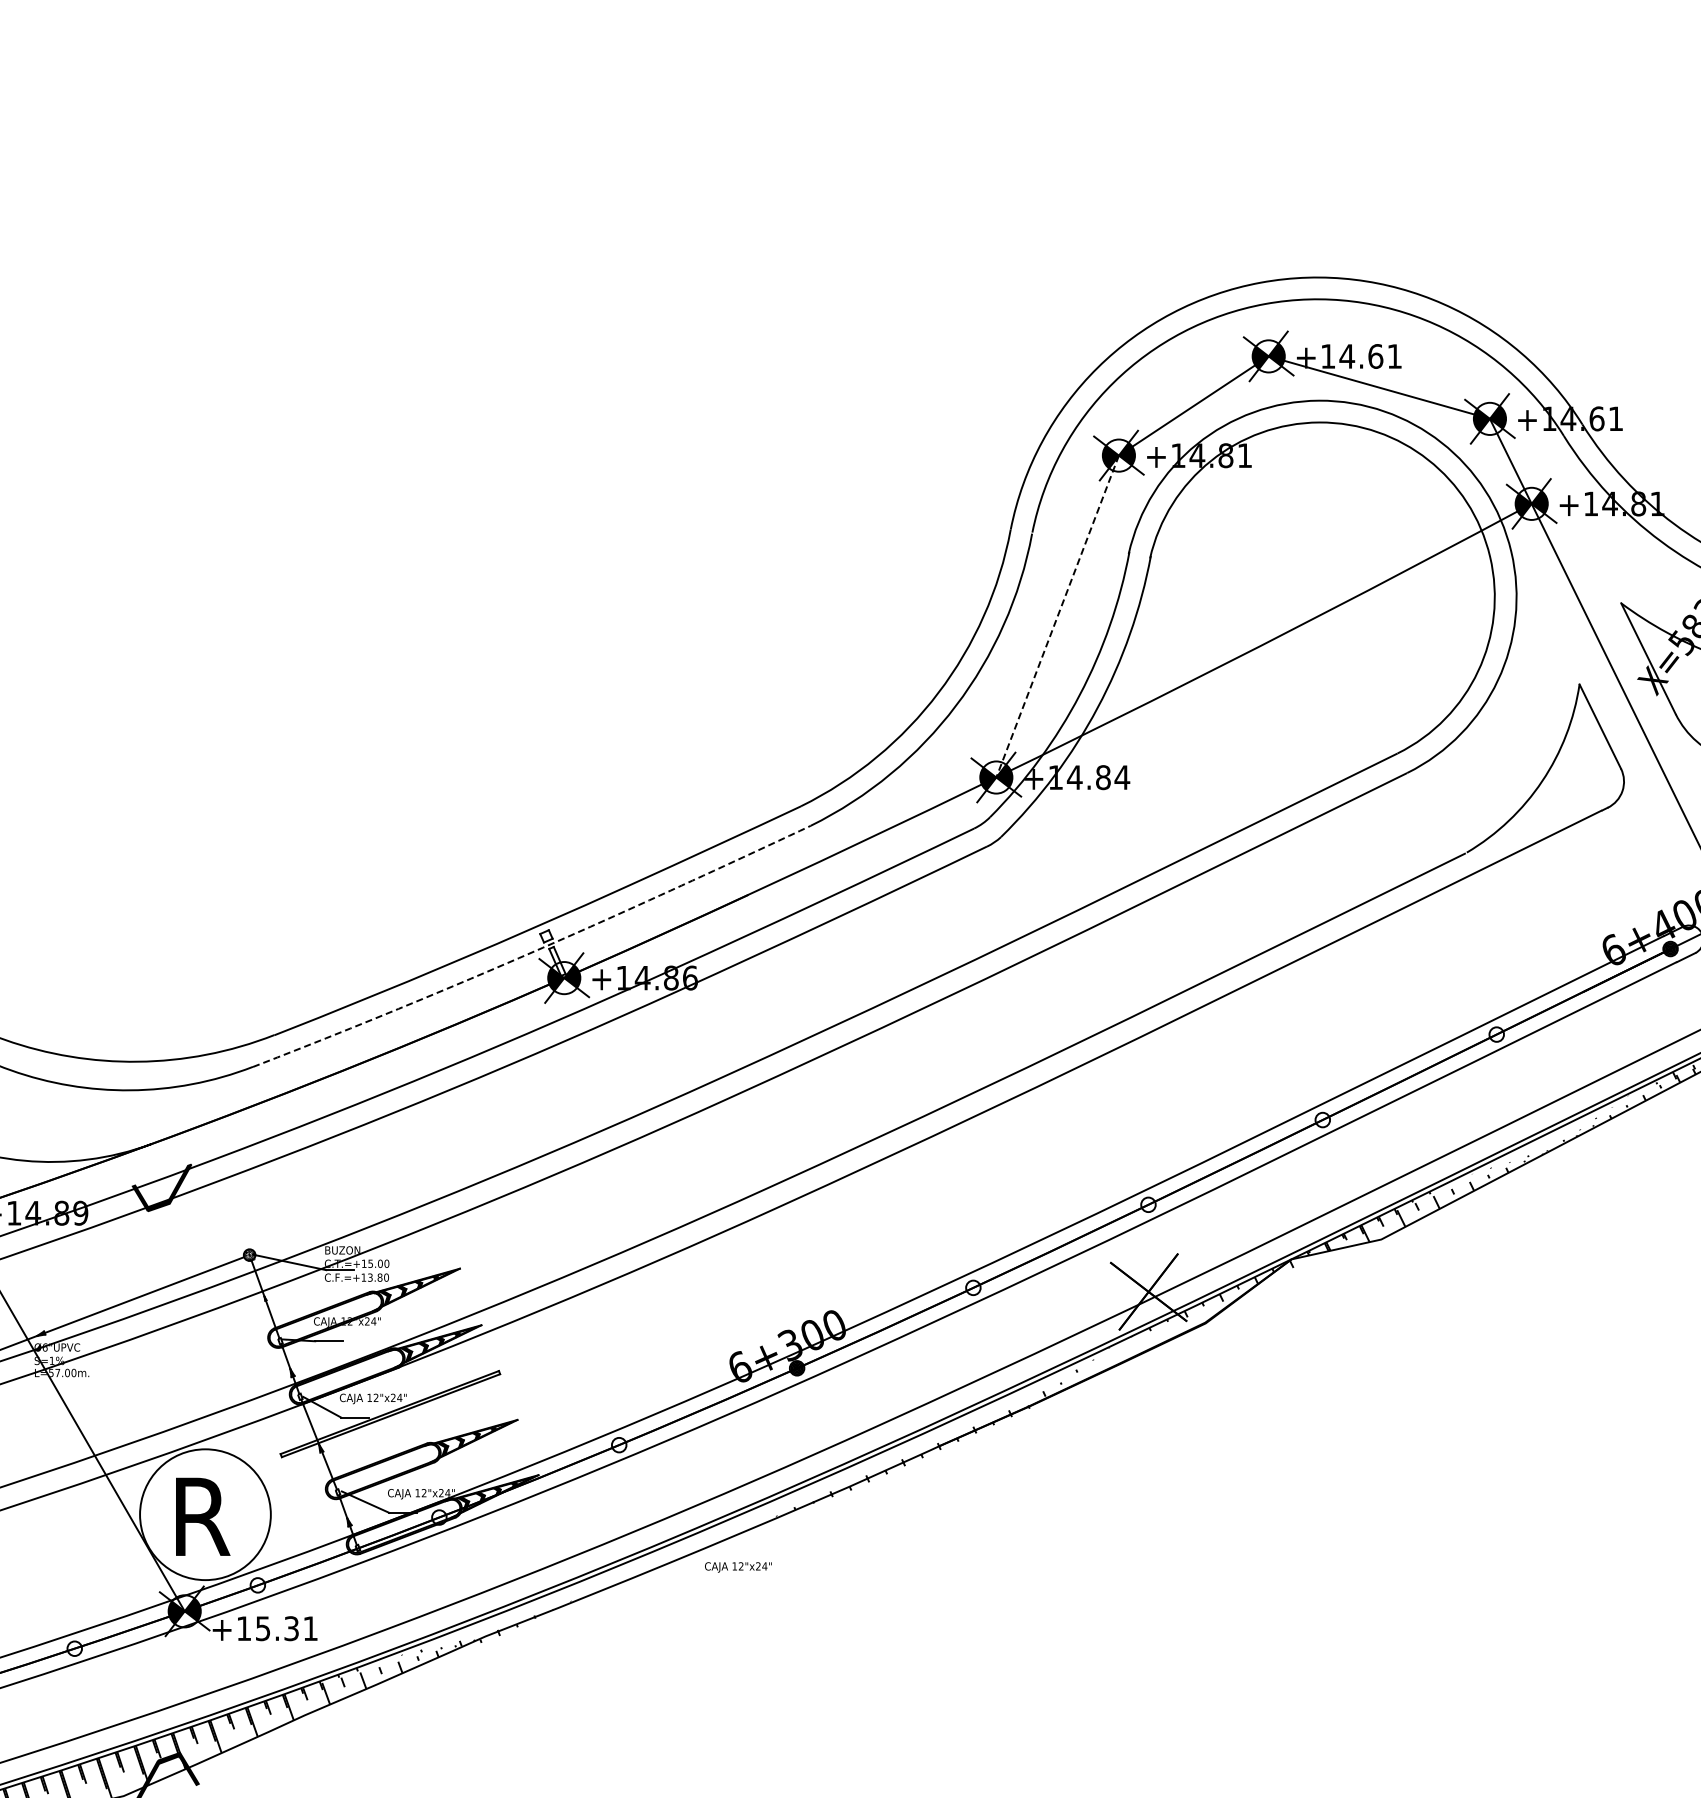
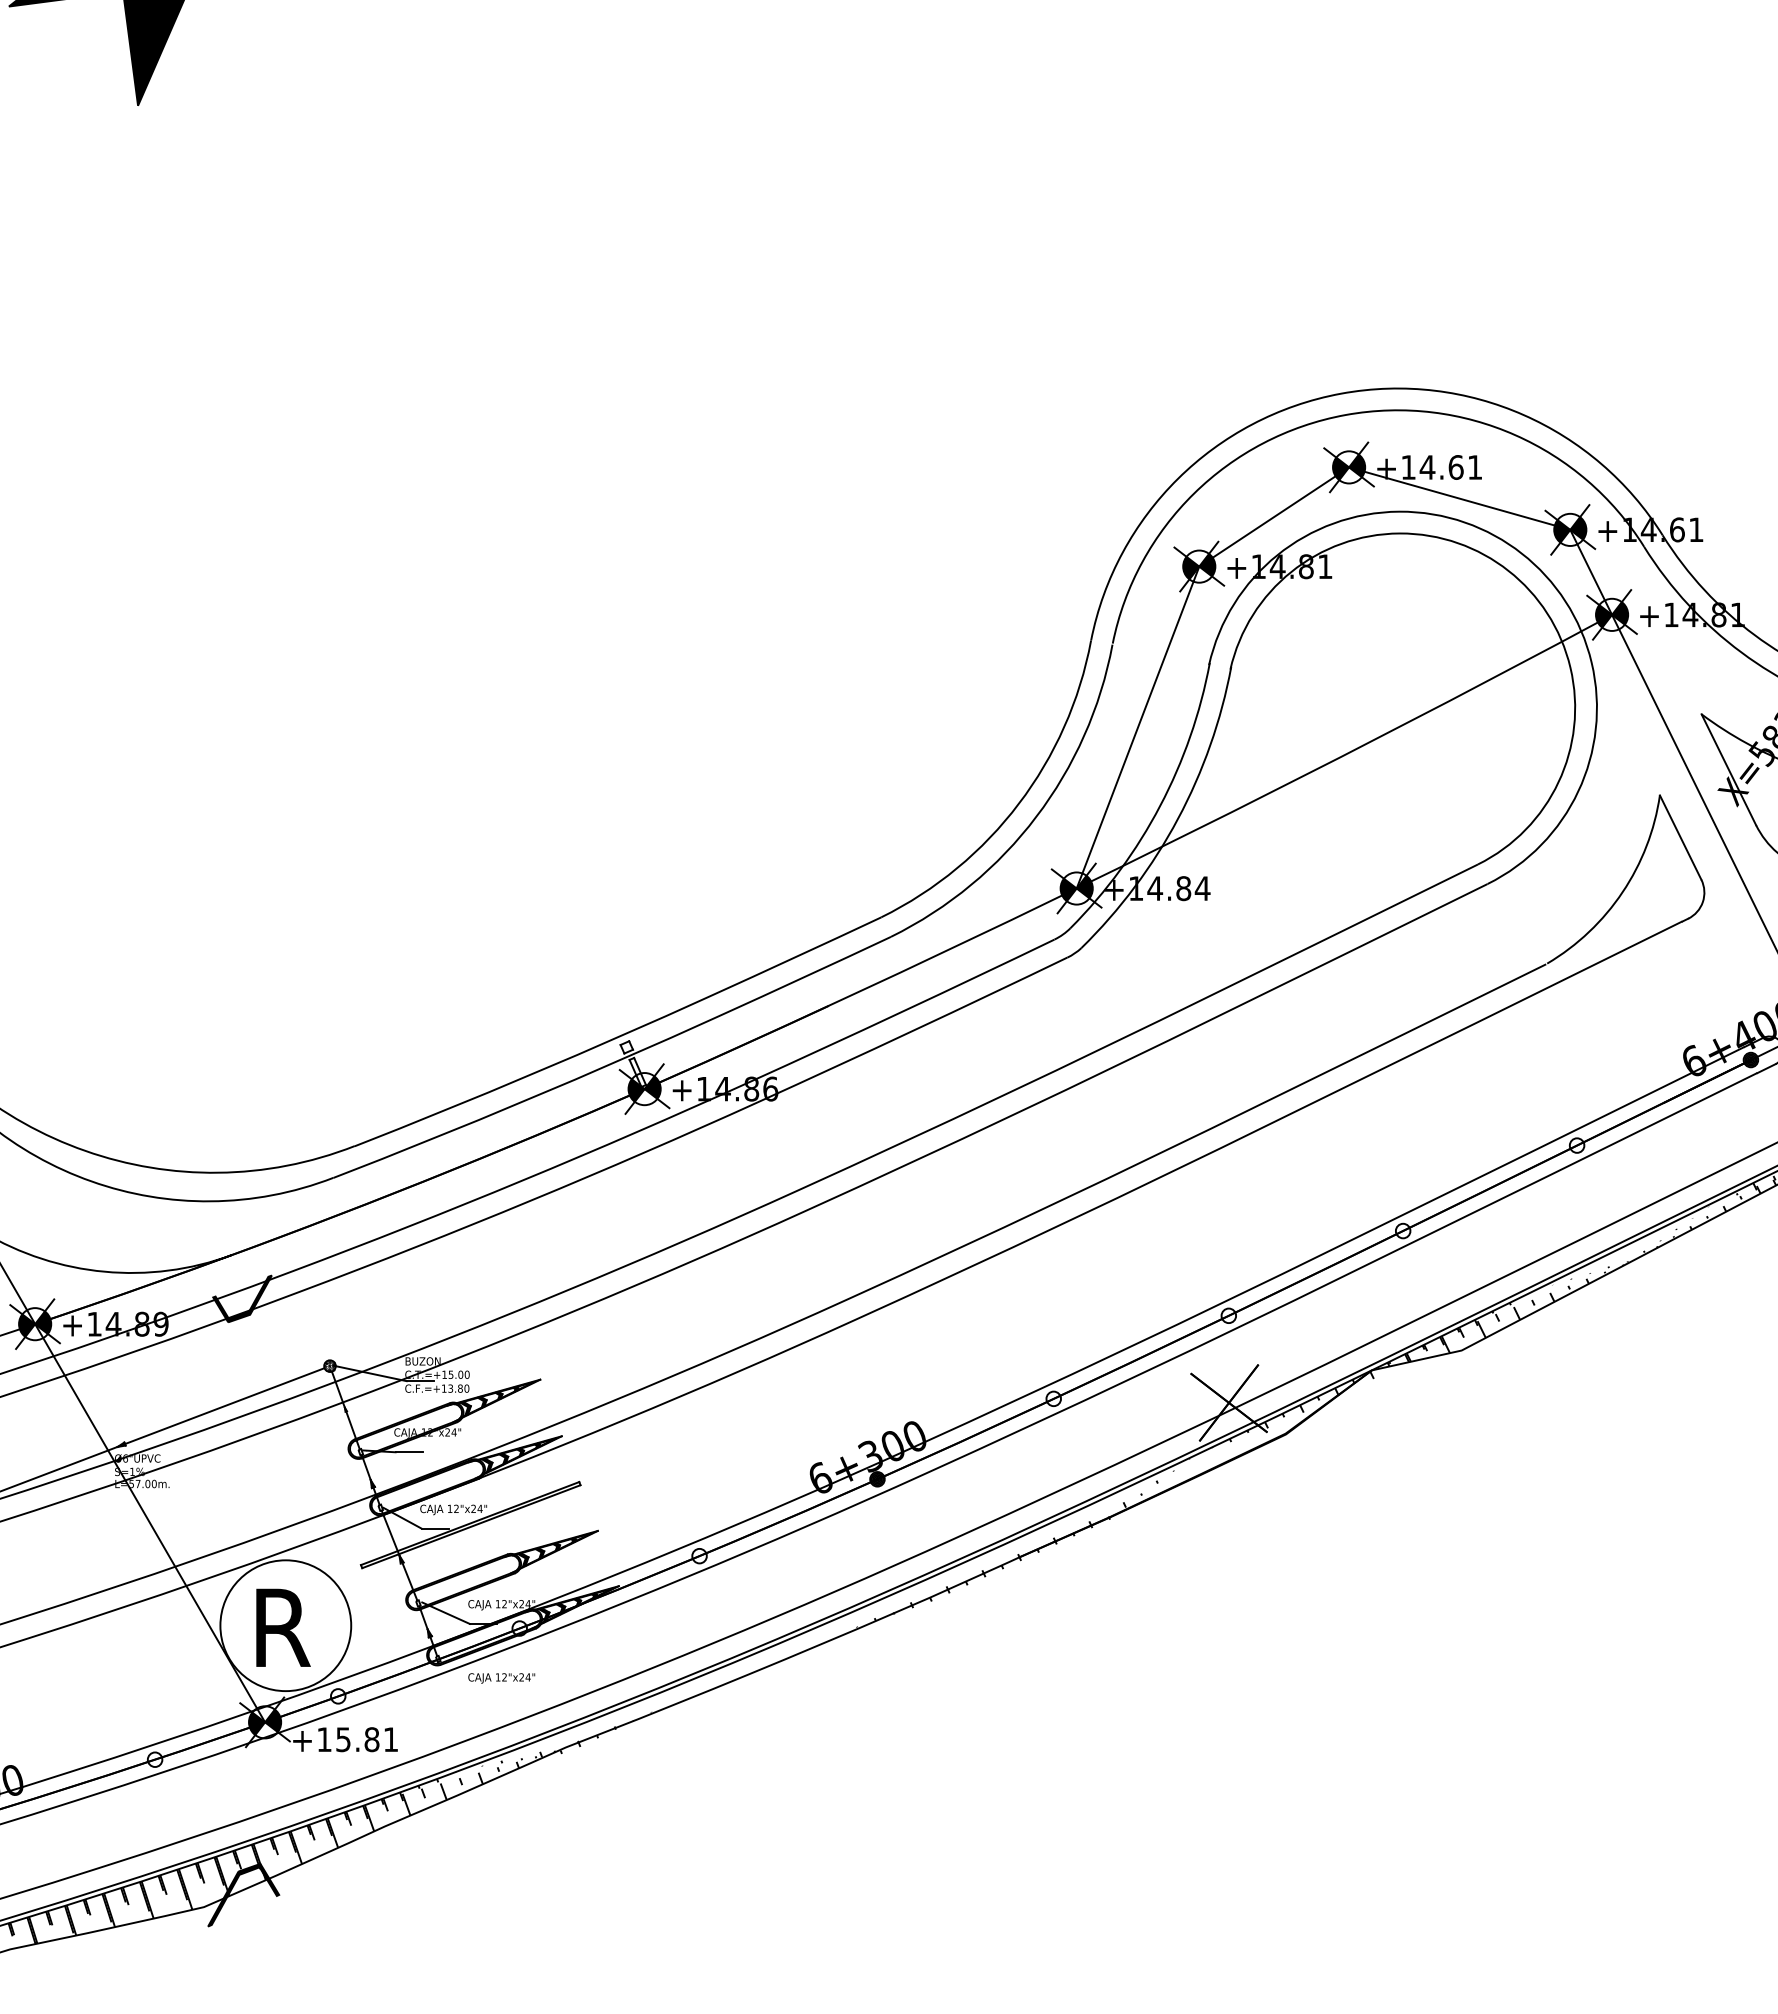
line: (1057, 617) -> (1137, 728), dashed -> solid
line: (536, 950) -> (616, 1061), dashed -> solid
text: (738, 1567) -> (501, 1678), moved
text: (291, 1628) -> (371, 1739), +15.31 -> +15.81

